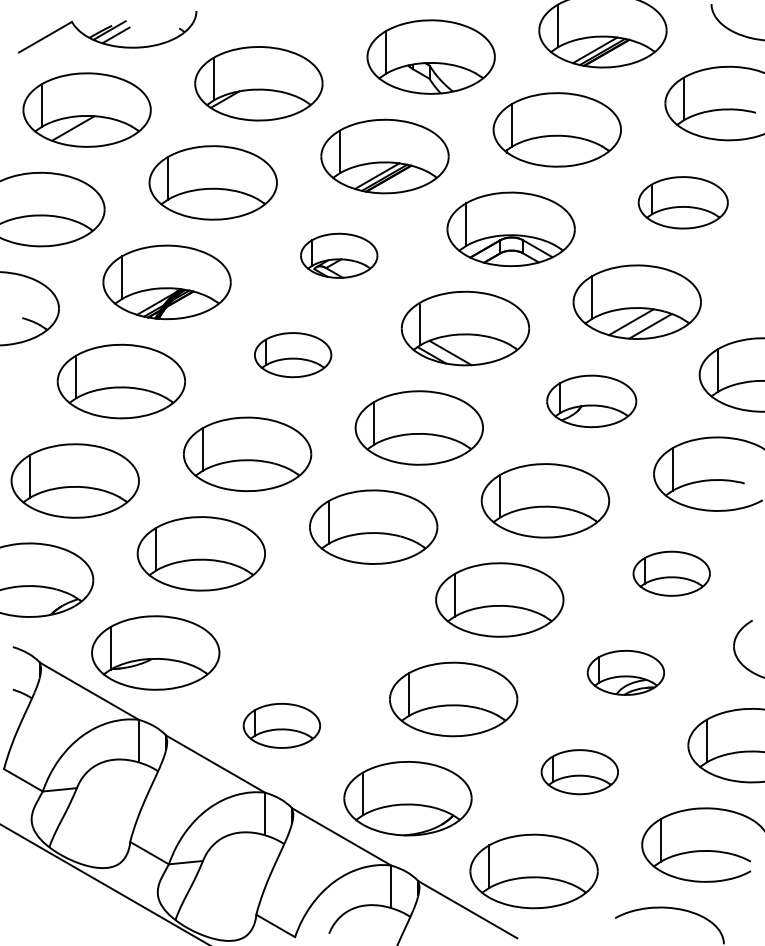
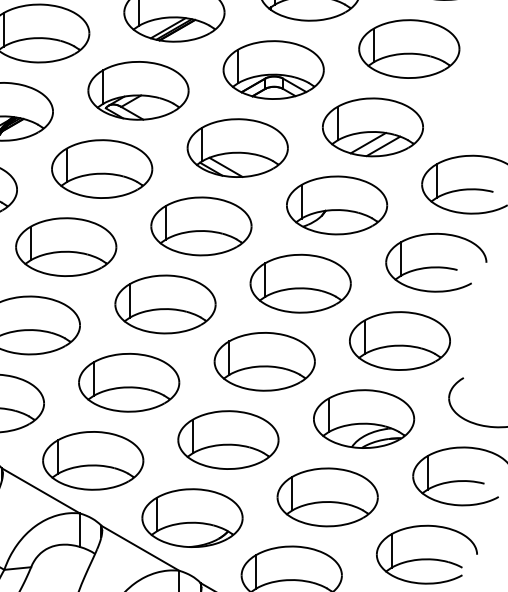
part: (682, 202) -> (408, 48), size x1.43
part: (338, 255) -> (137, 90), size x1.67
part: (292, 354) -> (101, 168), size x1.67
part: (591, 401) -> (336, 205), size x1.43
part: (671, 573) -> (399, 340), size x1.67
part: (327, 626) -> (129, 382), added
part: (625, 672) -> (363, 418), size x1.67
part: (281, 725) -> (92, 460), size x1.67
part: (579, 771) -> (327, 496), size x1.67

